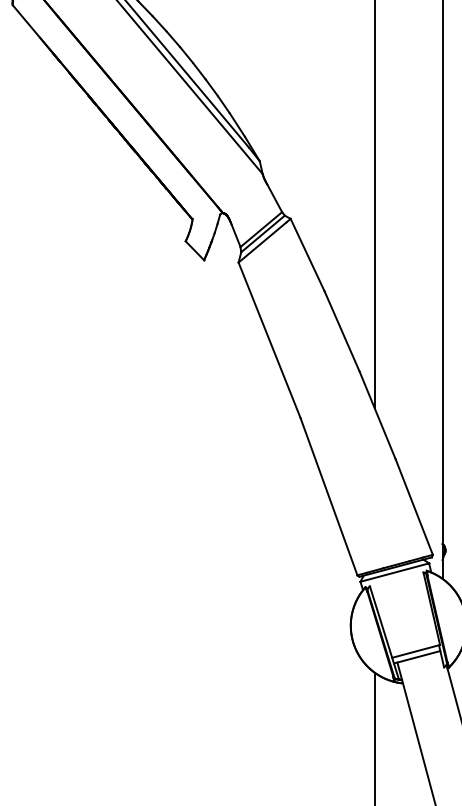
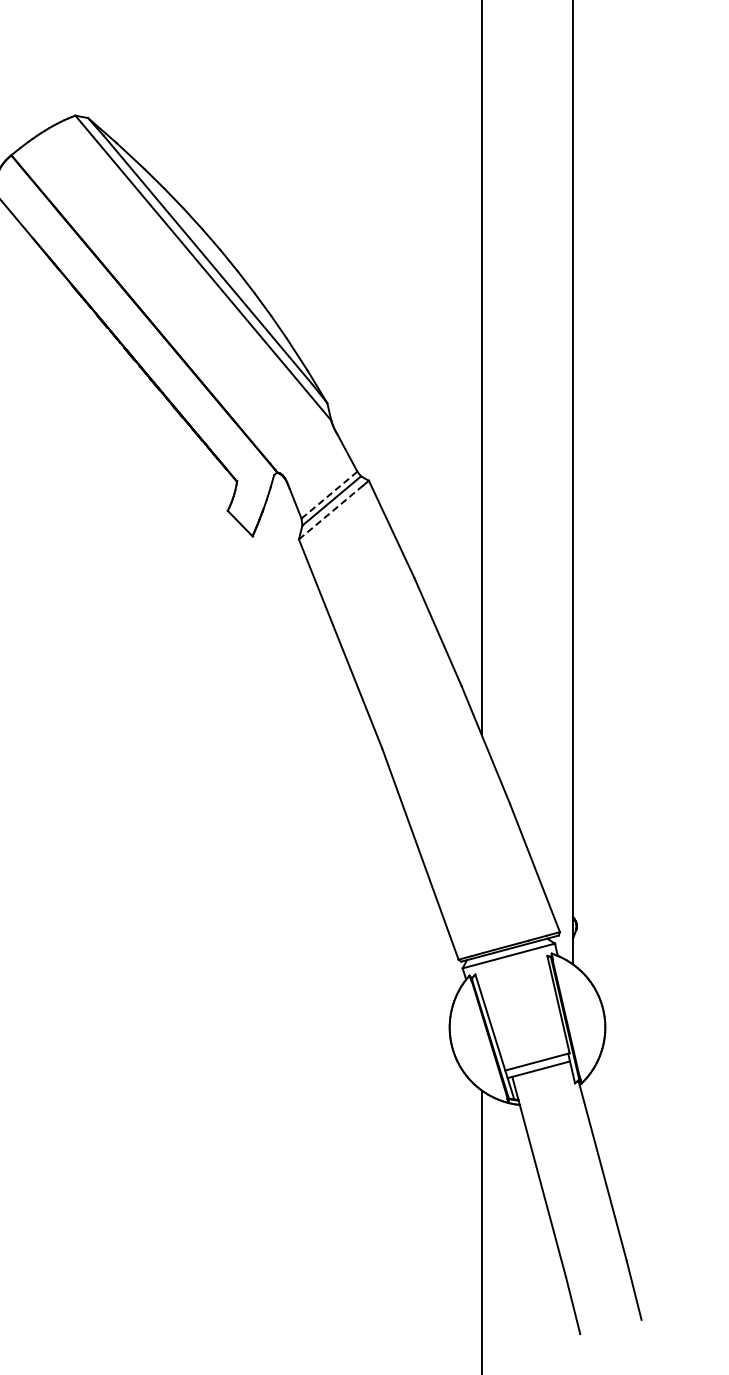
line: (261, 229) -> (329, 494), solid -> dashed
line: (262, 242) -> (331, 512), solid -> dashed

